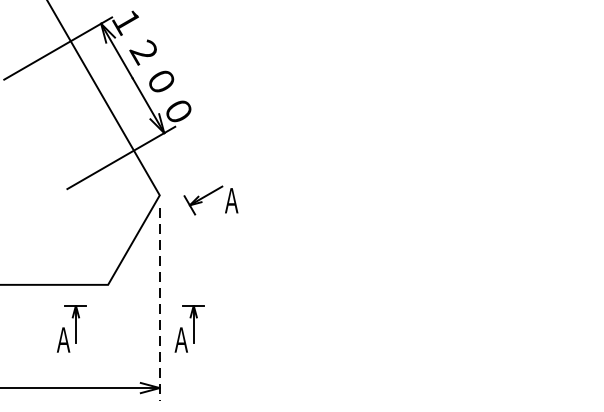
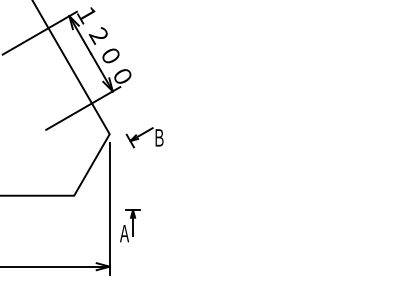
text: (230, 200) -> (158, 137), Ａ -> Ｂ
line: (159, 304) -> (109, 209), dashed -> solid
part: (72, 328) -> (49, 225), removed

